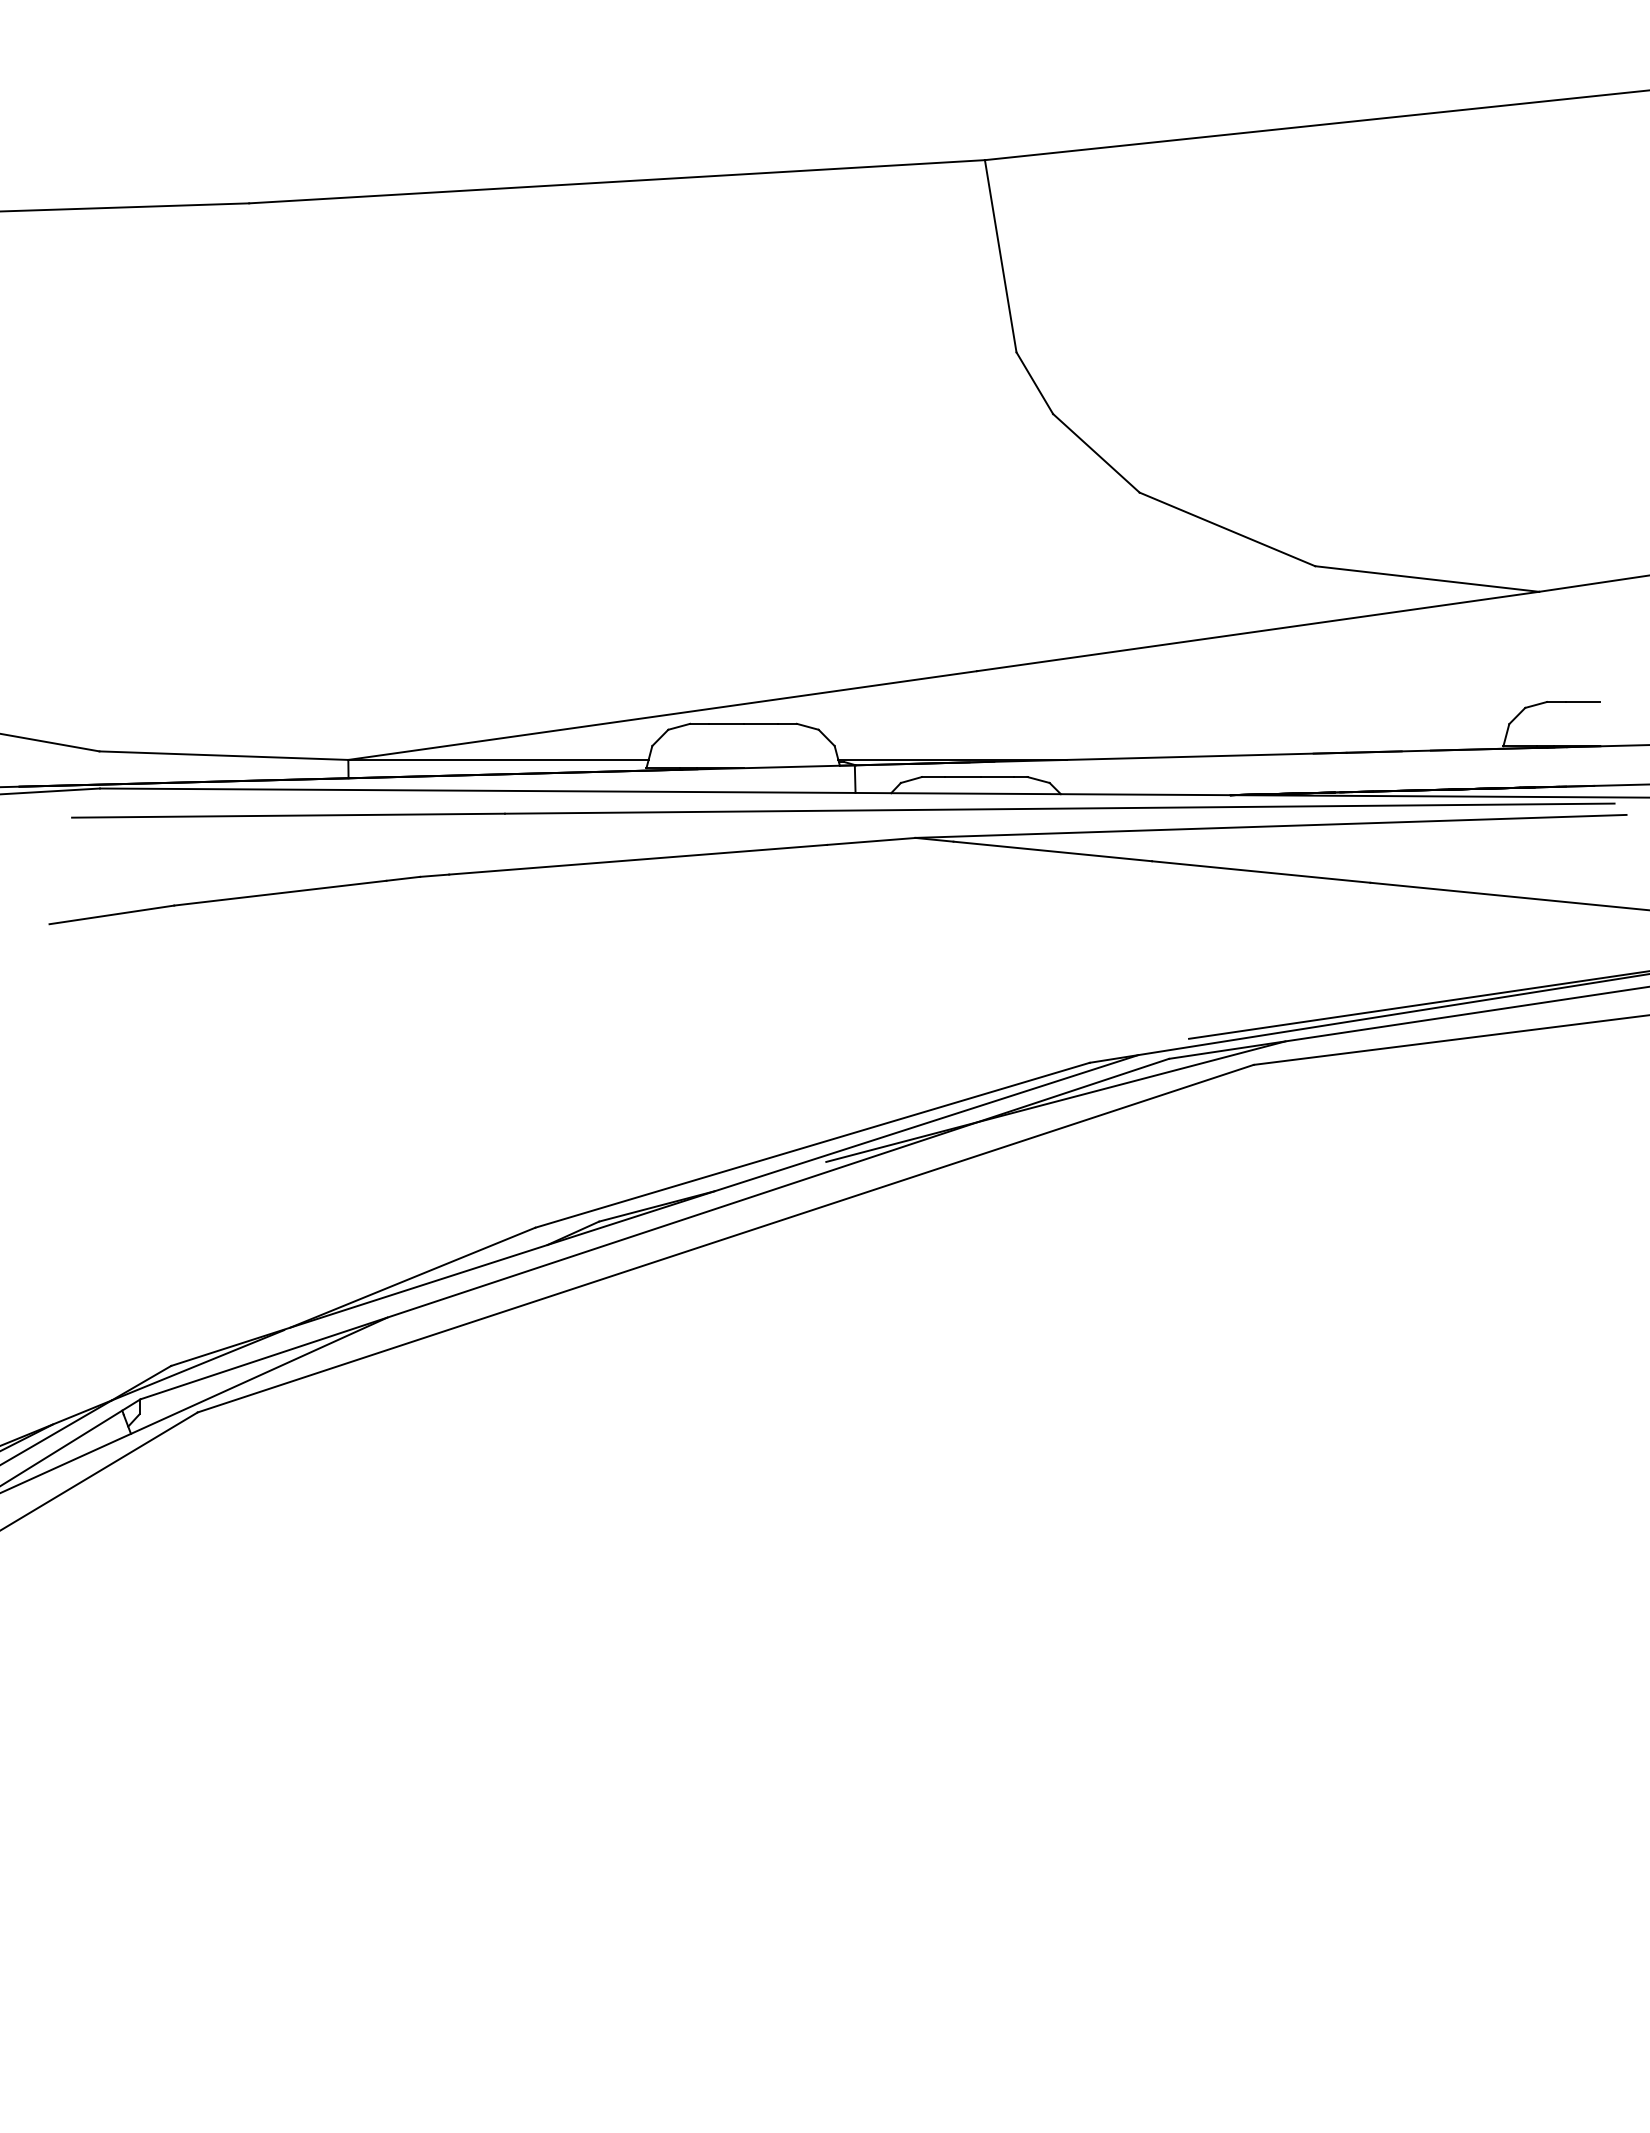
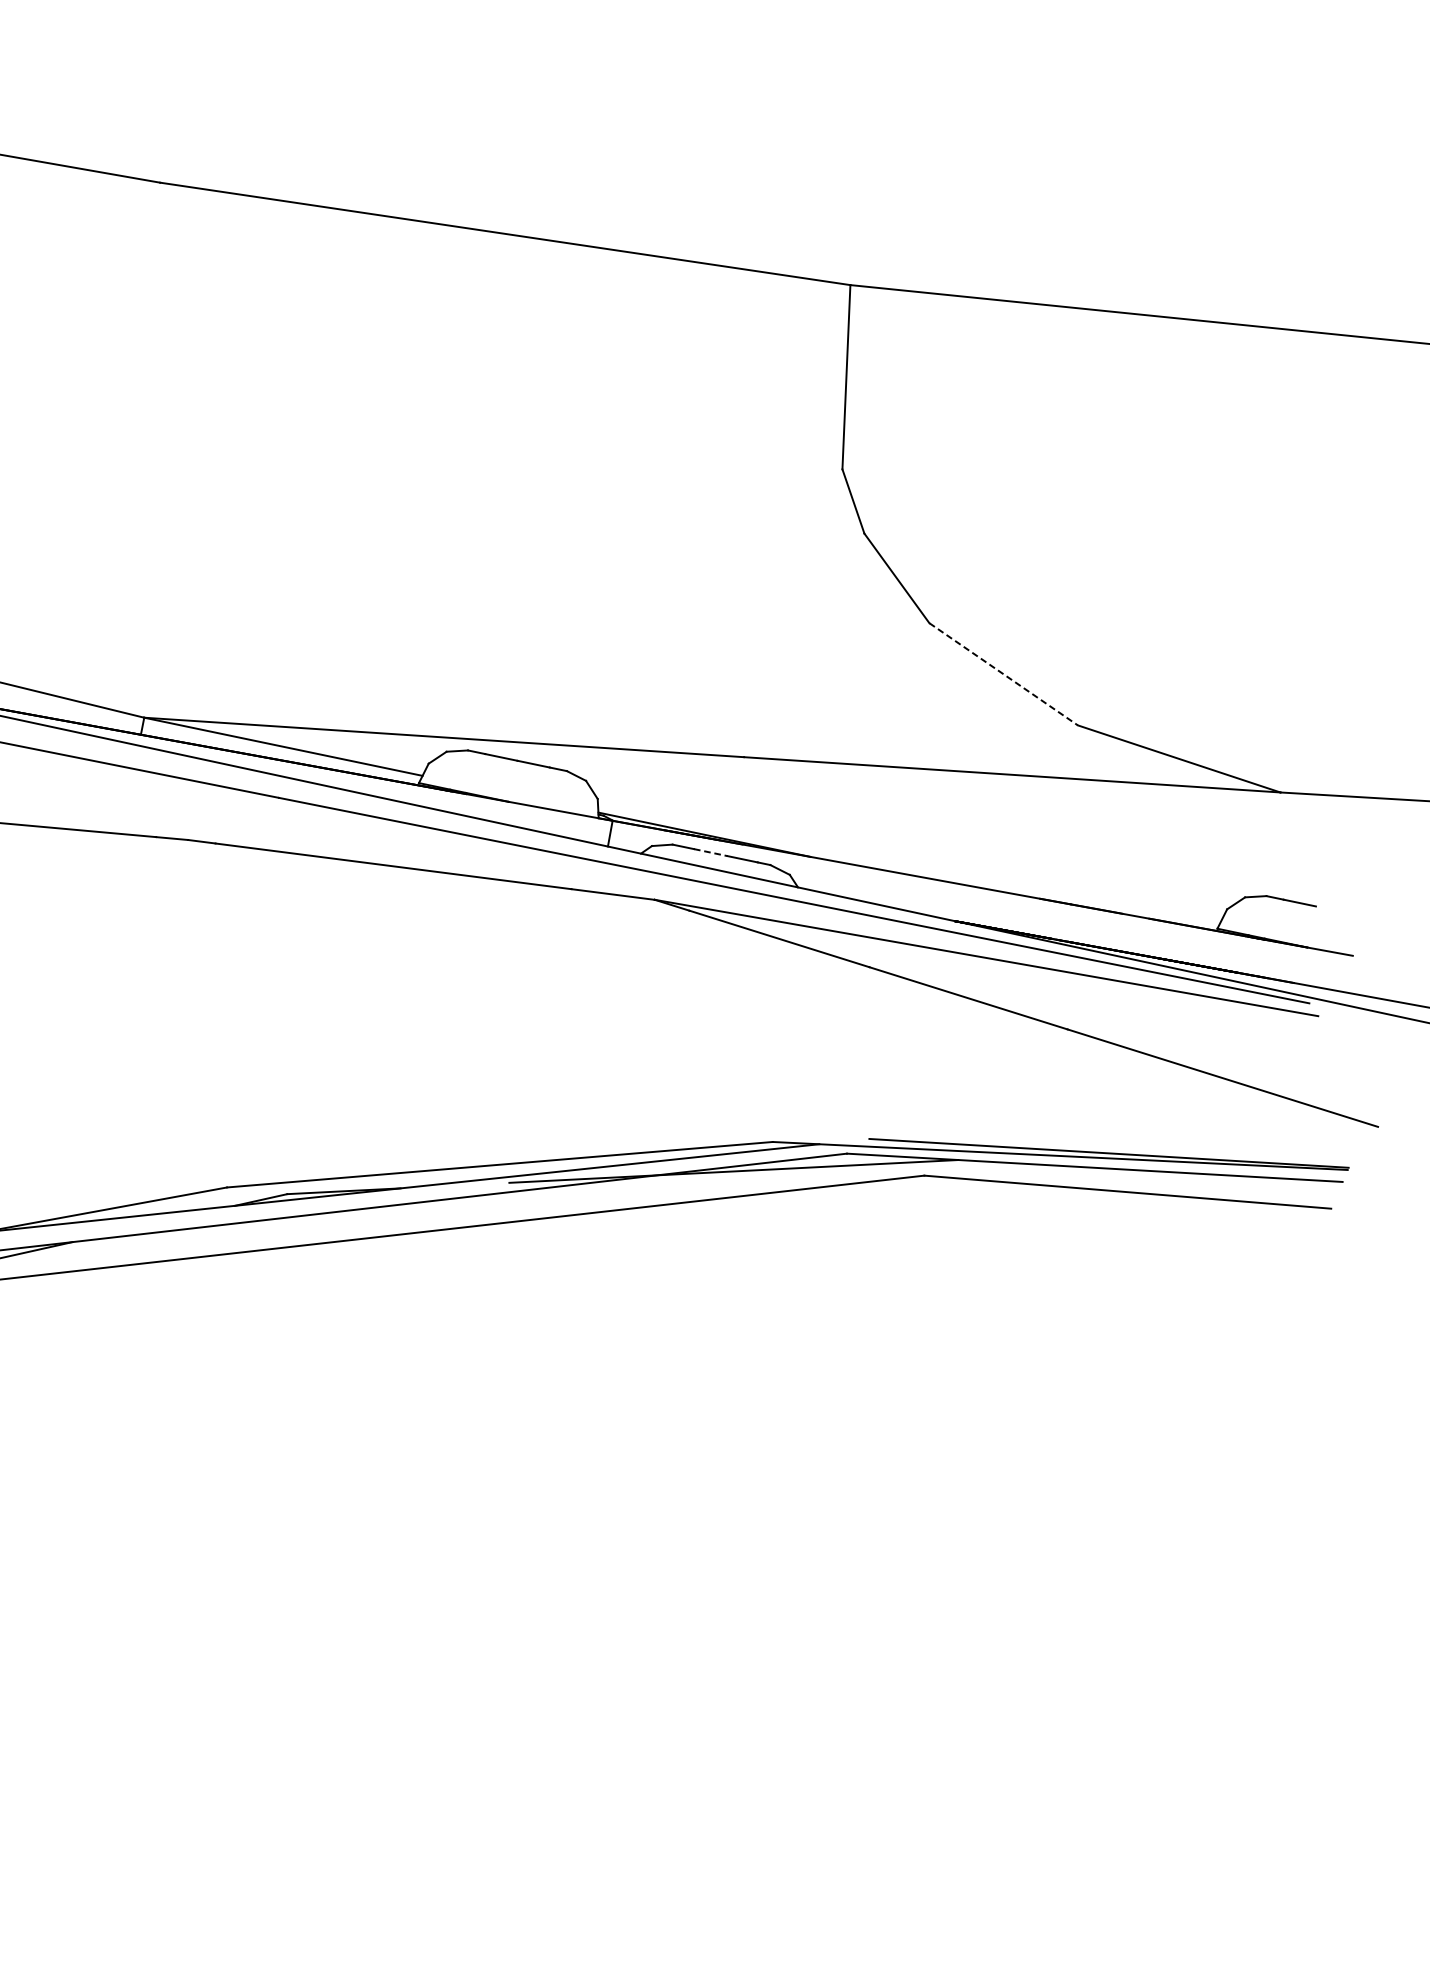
line: (1227, 529) -> (1003, 674), solid -> dashed
line: (963, 777) -> (711, 853), solid -> dashed

